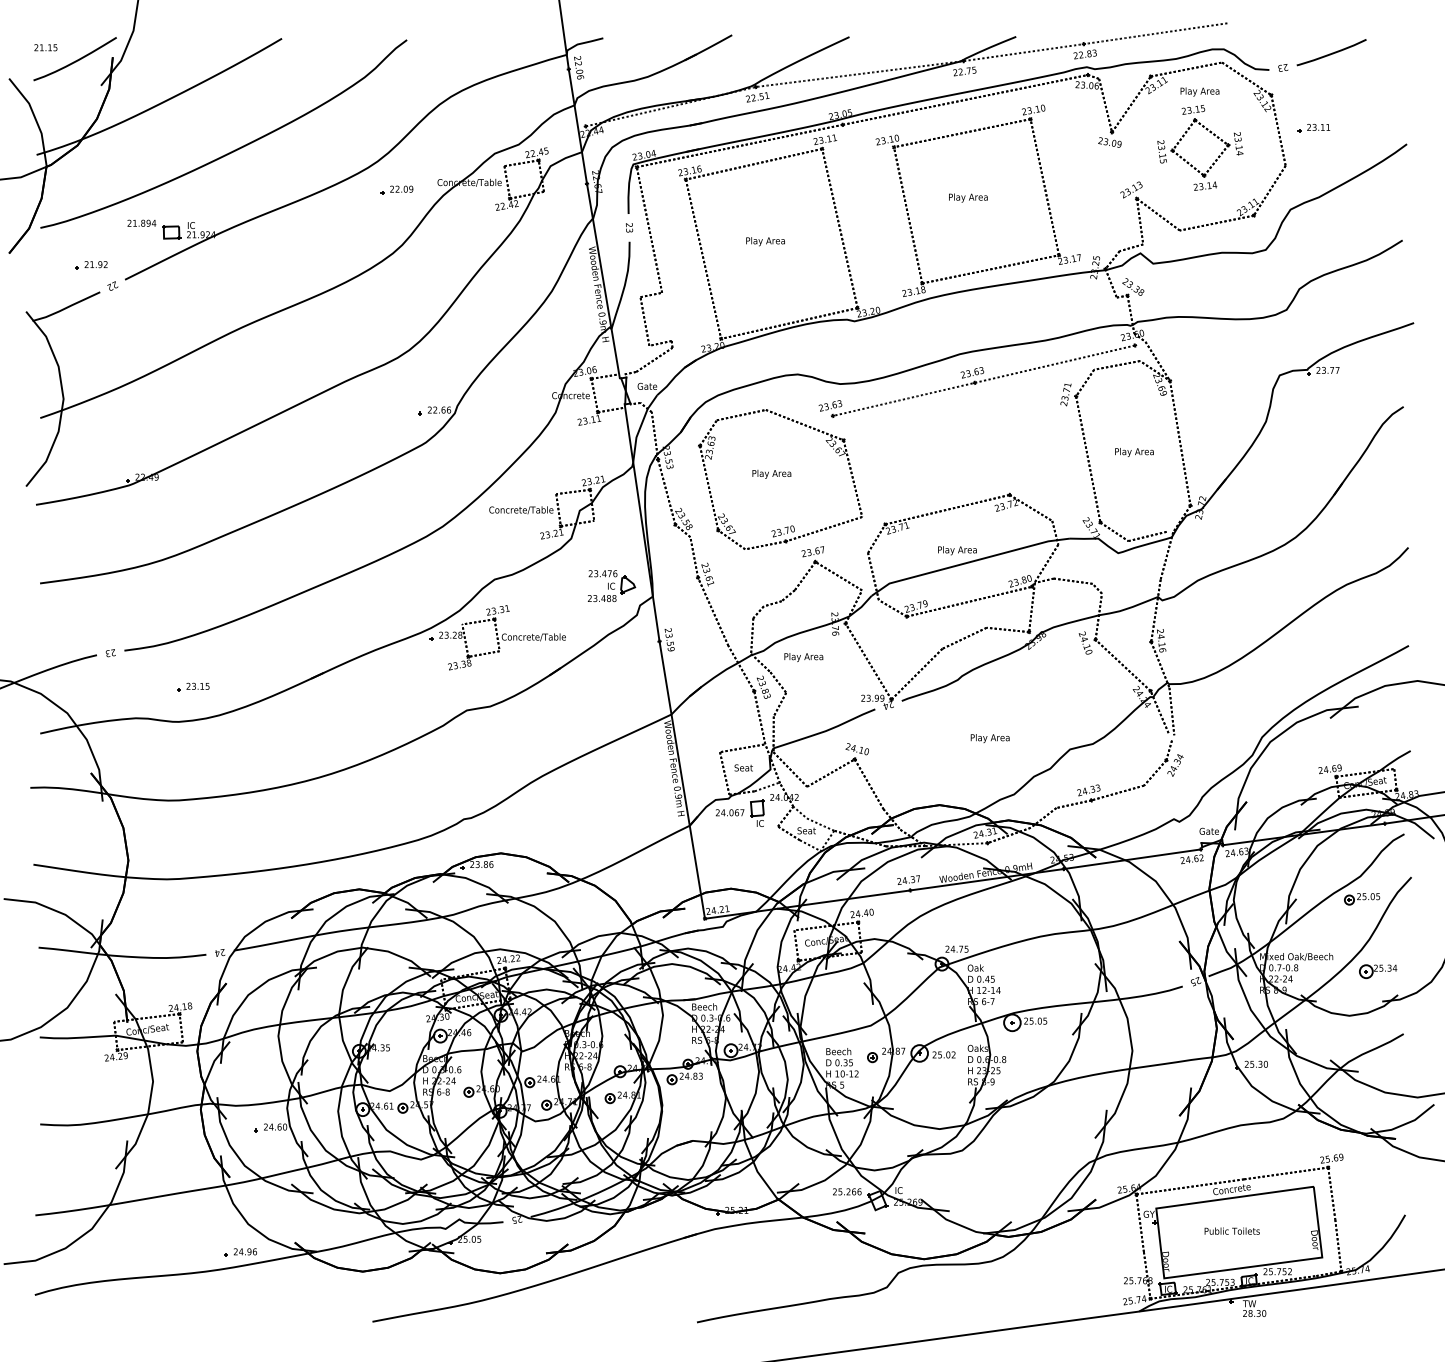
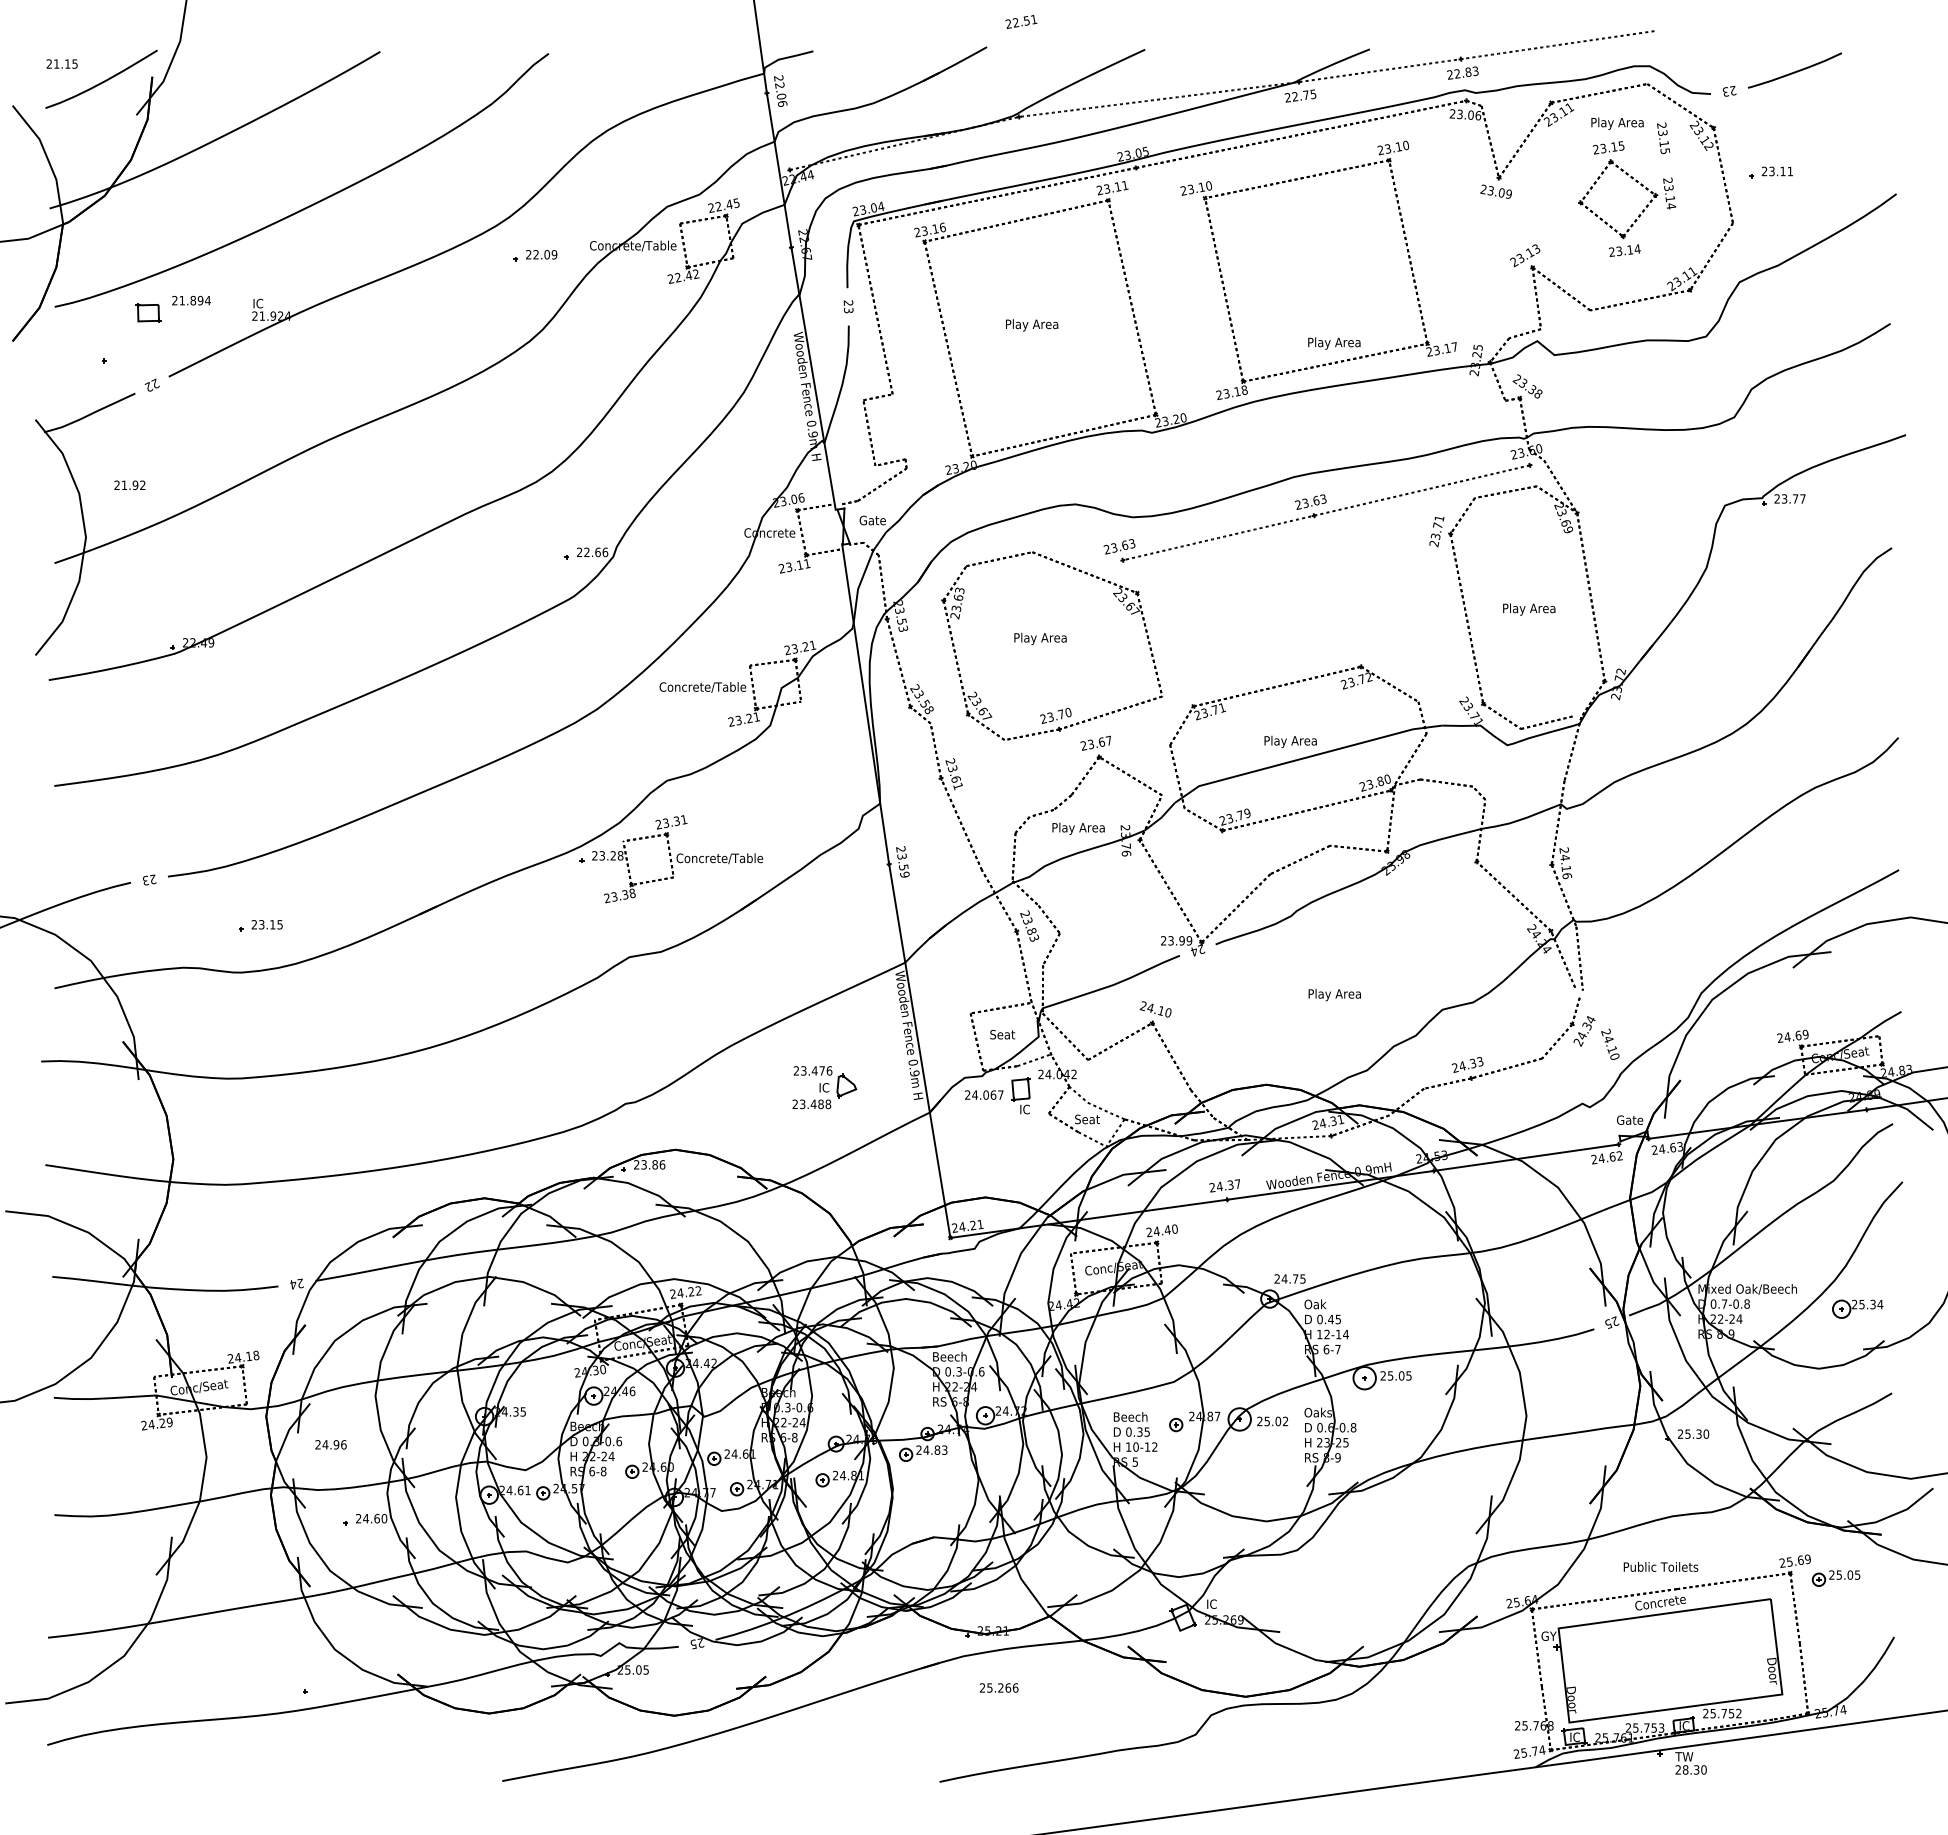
text: (757, 97) -> (1021, 21), moved
text: (1162, 151) -> (1663, 138), moved
text: (968, 197) -> (1334, 343), moved
part: (171, 232) -> (148, 312), moved
text: (95, 264) -> (129, 485), moved
part: (611, 586) -> (824, 1087), moved
text: (1085, 642) -> (1610, 1043), moved
text: (803, 657) -> (1078, 828), moved
part: (1361, 899) -> (1835, 1578), moved
text: (846, 1191) -> (998, 1687), moved
text: (1231, 1230) -> (1660, 1566), moved
text: (245, 1251) -> (330, 1444), moved

